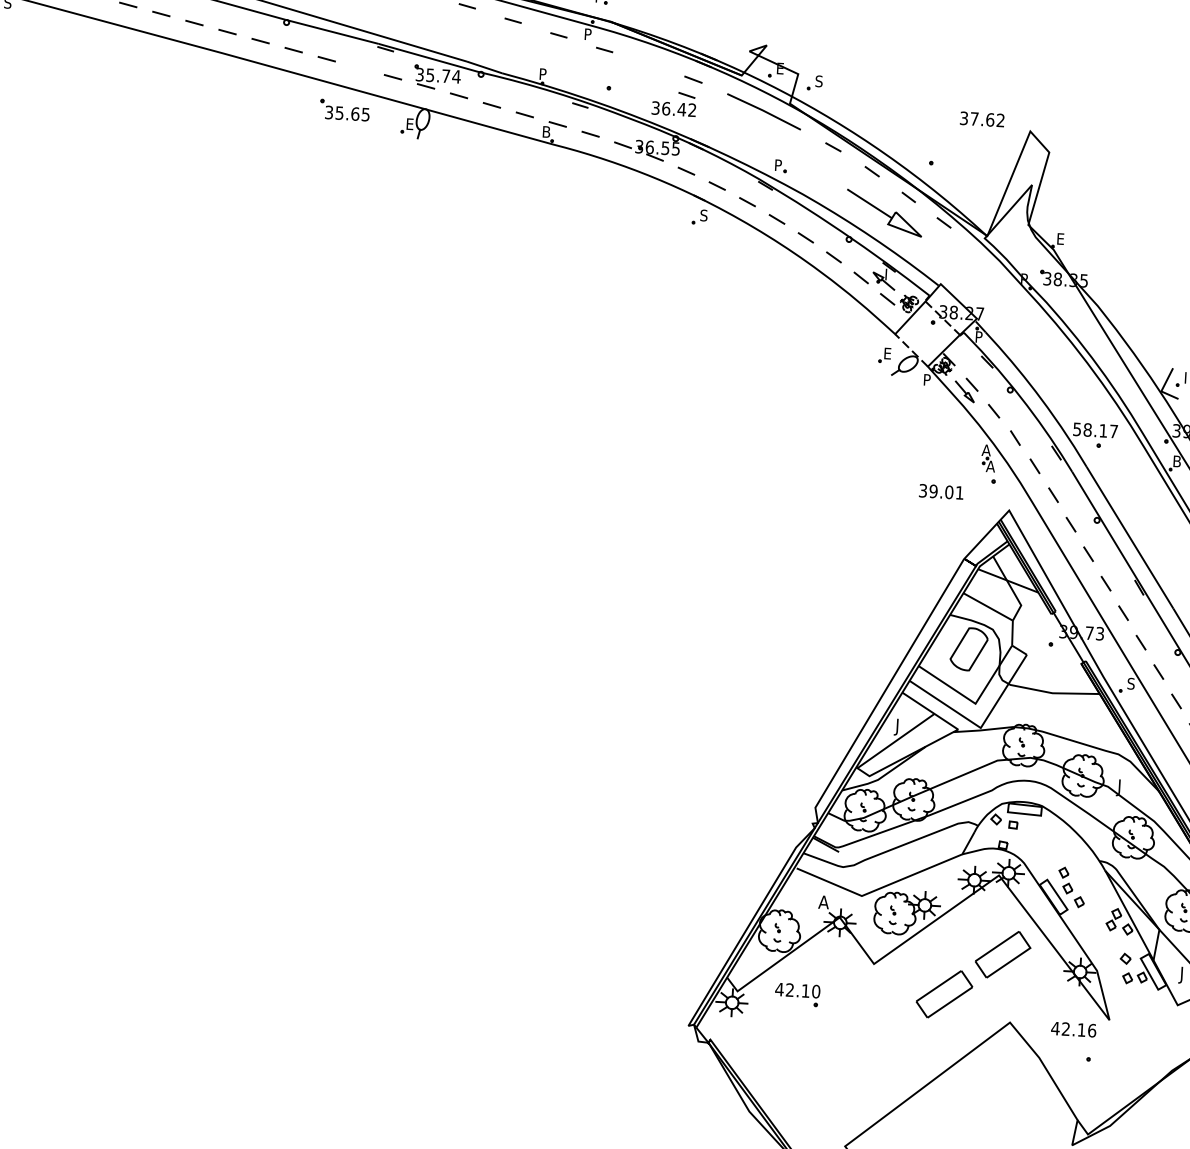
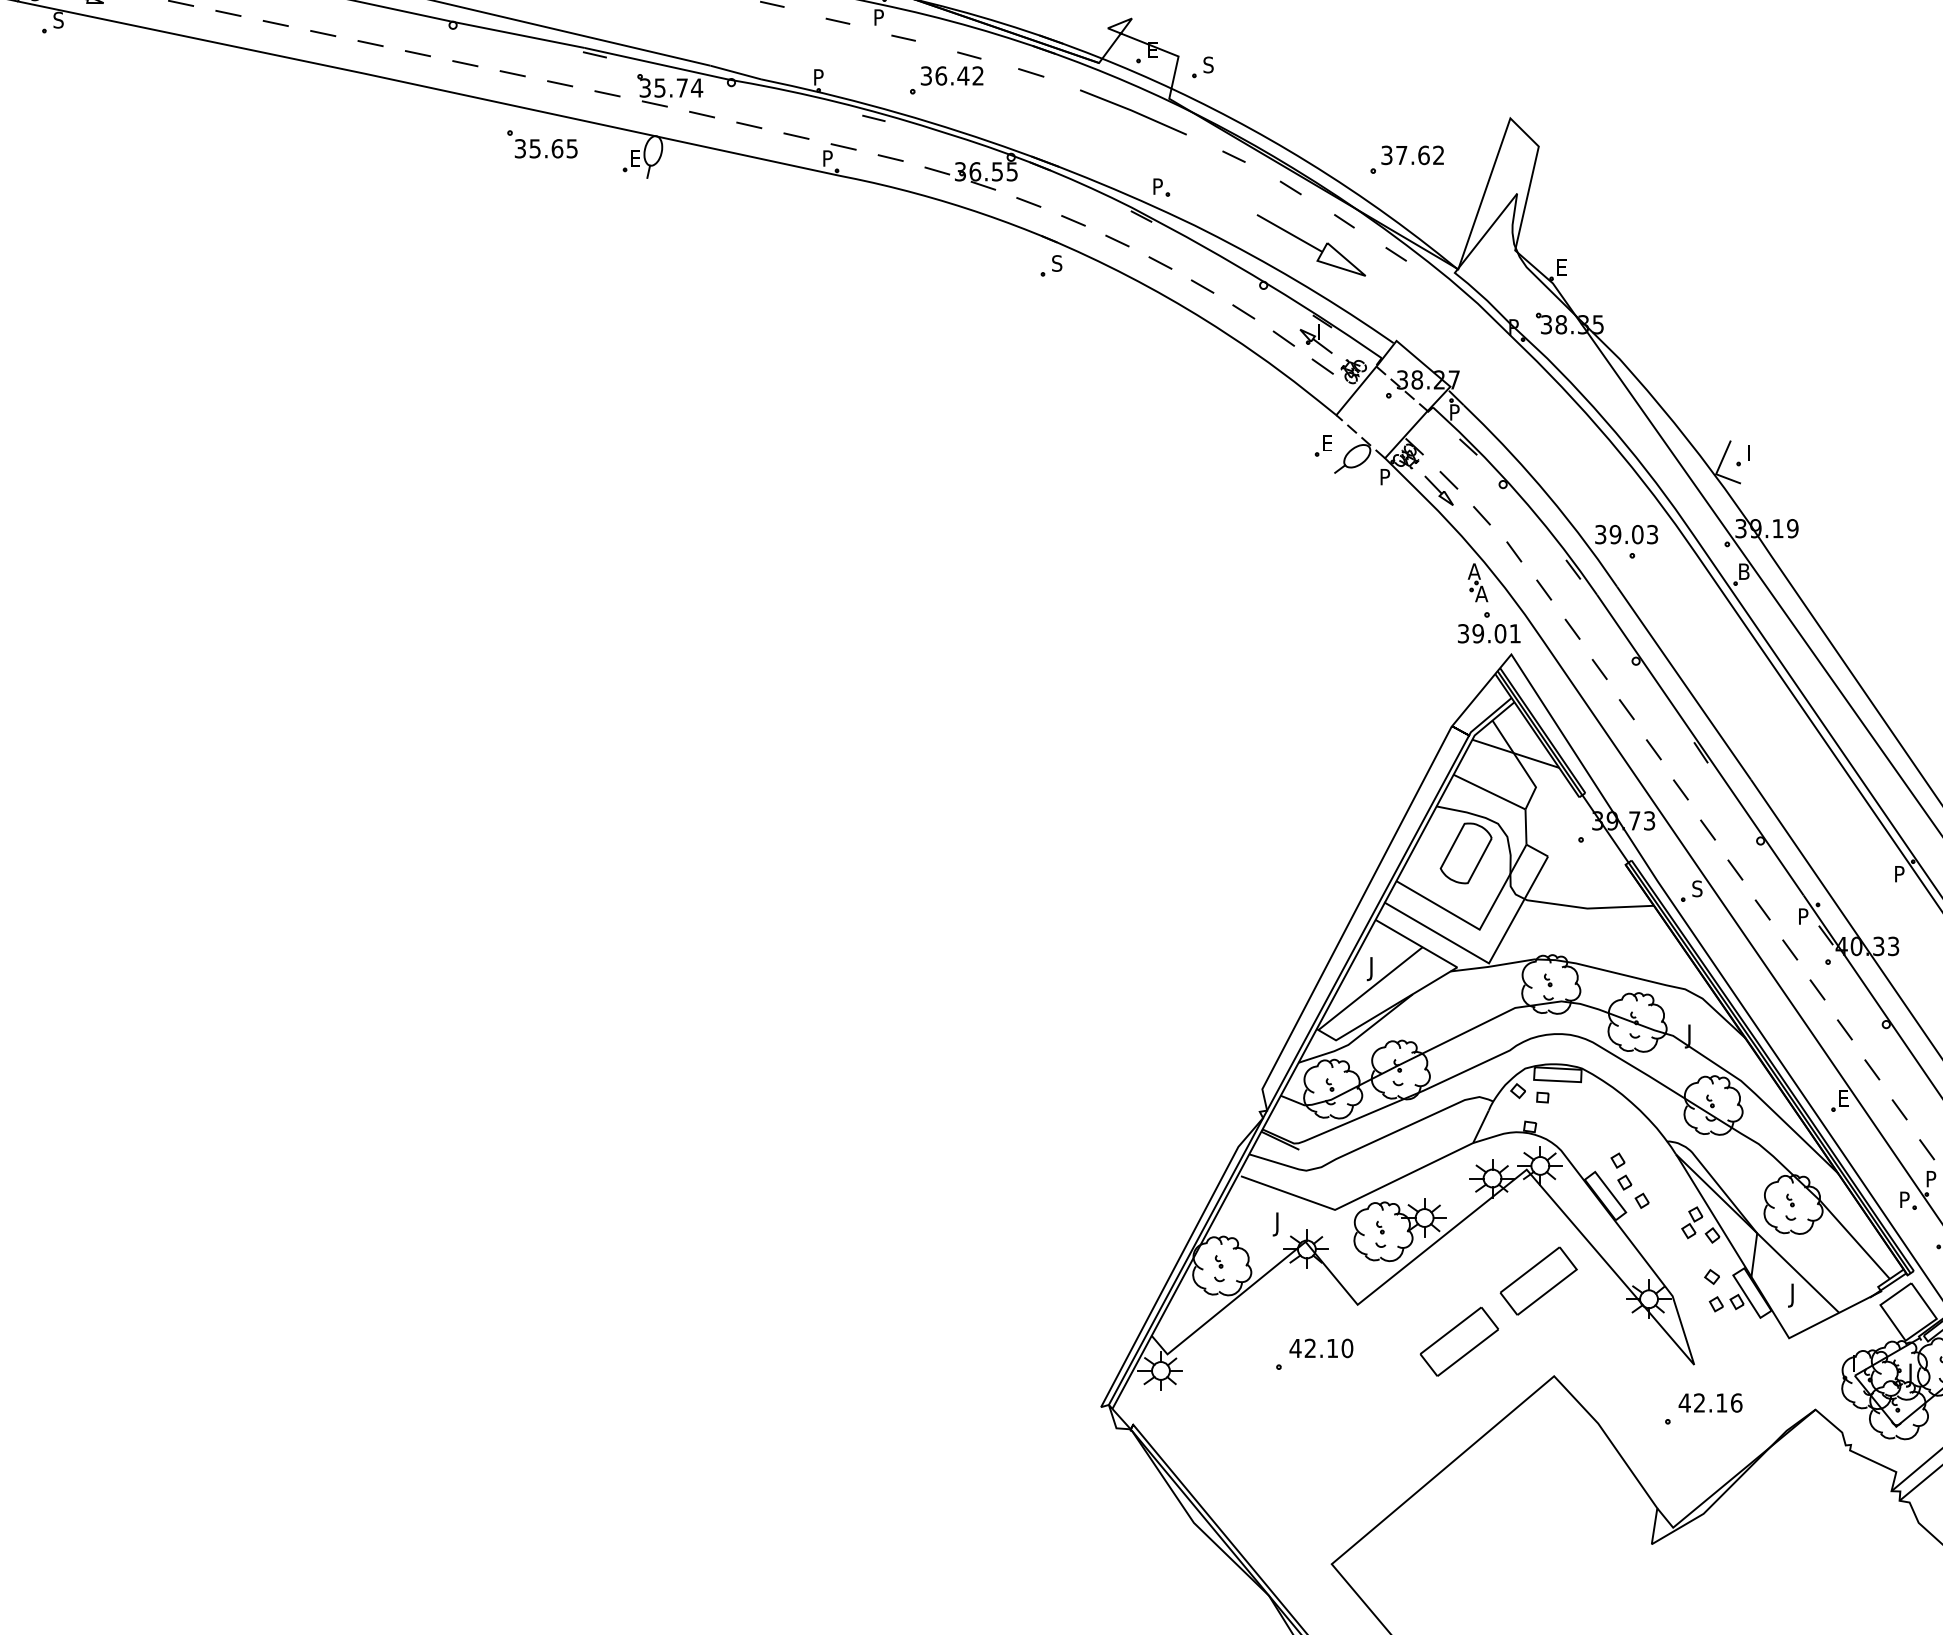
line: (360, 68) -> (560, 83), added
part: (673, 103) -> (951, 68), moved
text: (982, 119) -> (1412, 155), moved
text: (547, 132) -> (829, 158), B -> P
text: (1095, 430) -> (1626, 534), 58.17 -> 39.03
text: (941, 491) -> (1489, 633), moved
text: (822, 904) -> (1280, 1224), A -> J
text: (797, 990) -> (1321, 1348), moved
text: (1073, 1029) -> (1710, 1402), moved

